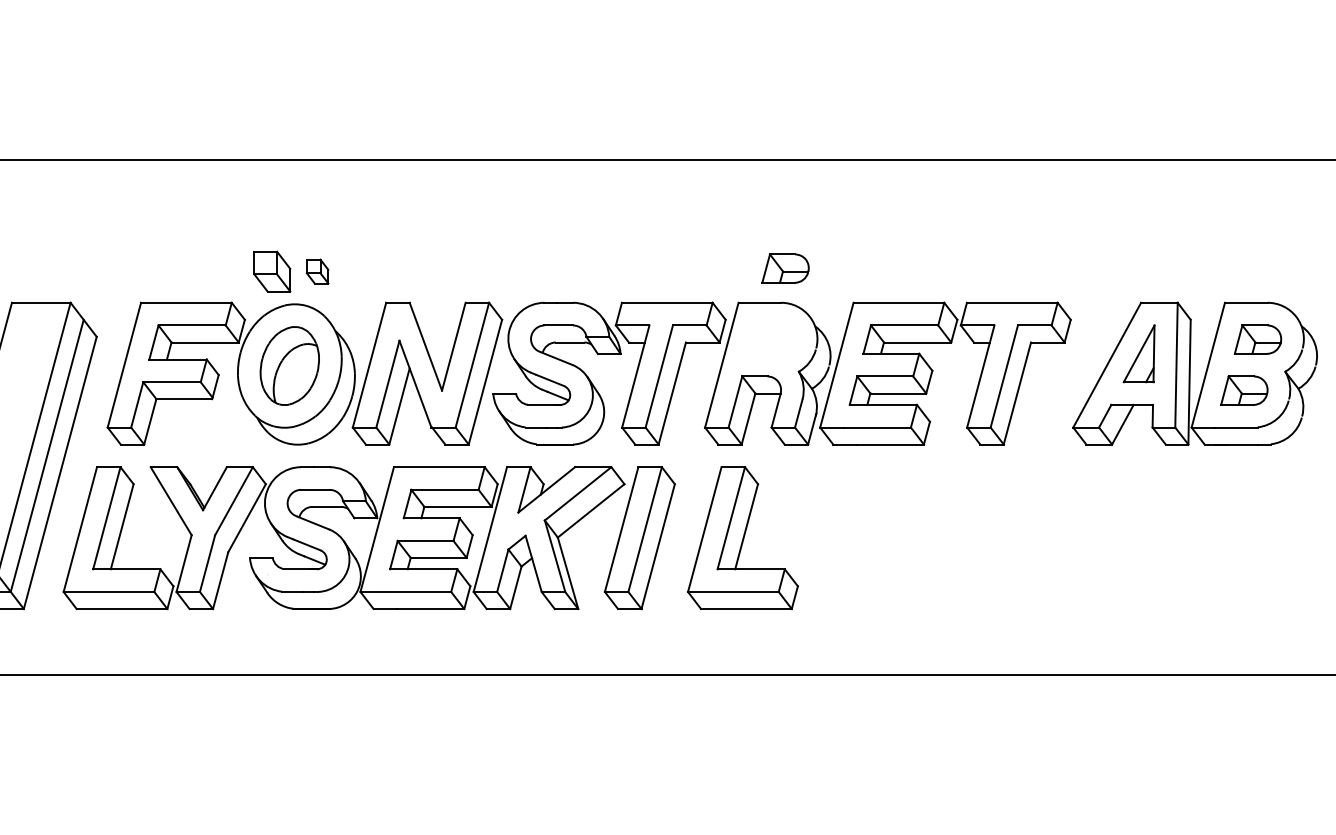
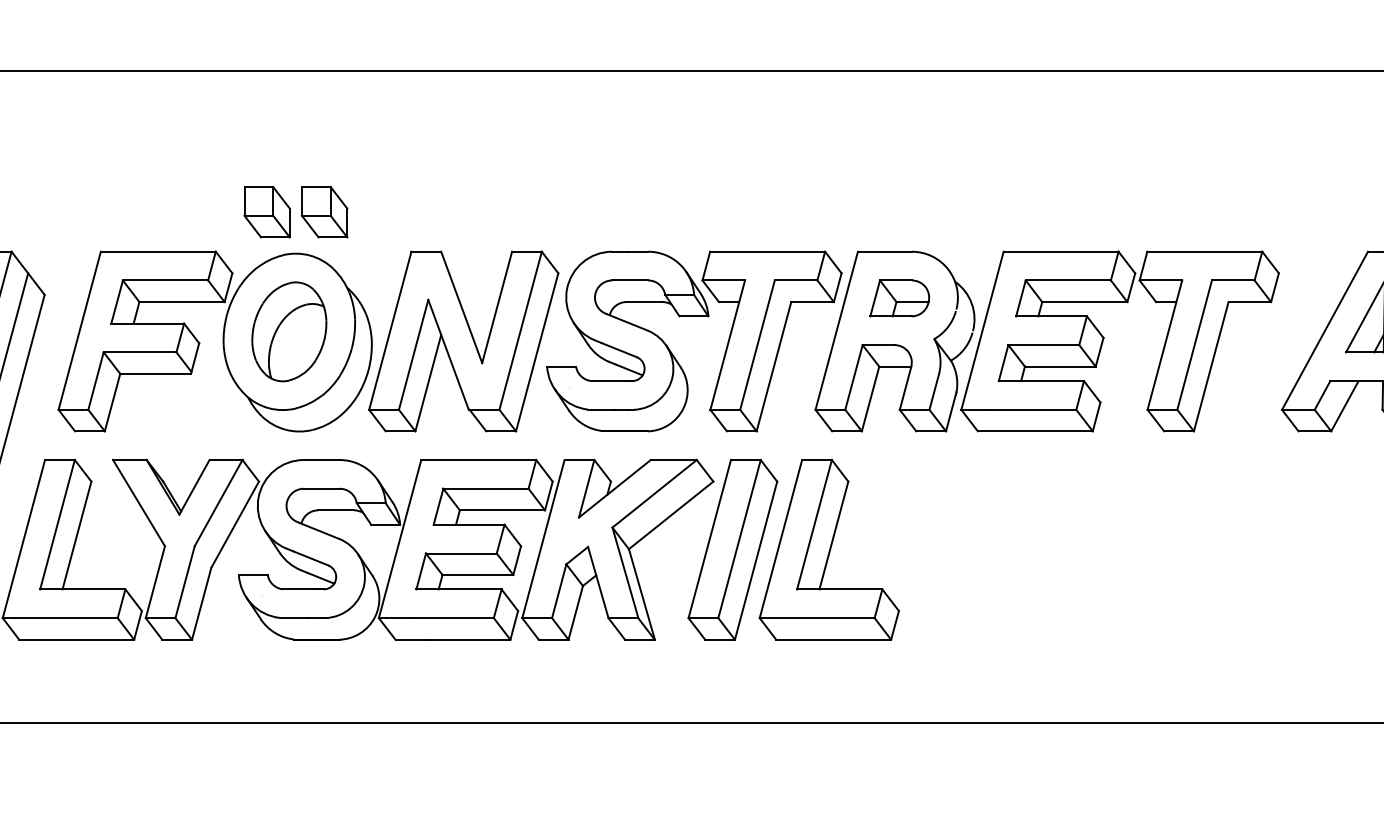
part: (785, 268) -> (899, 298), moved
part: (317, 271) -> (324, 212), size x1.67
part: (742, 538) -> (828, 550), moved

